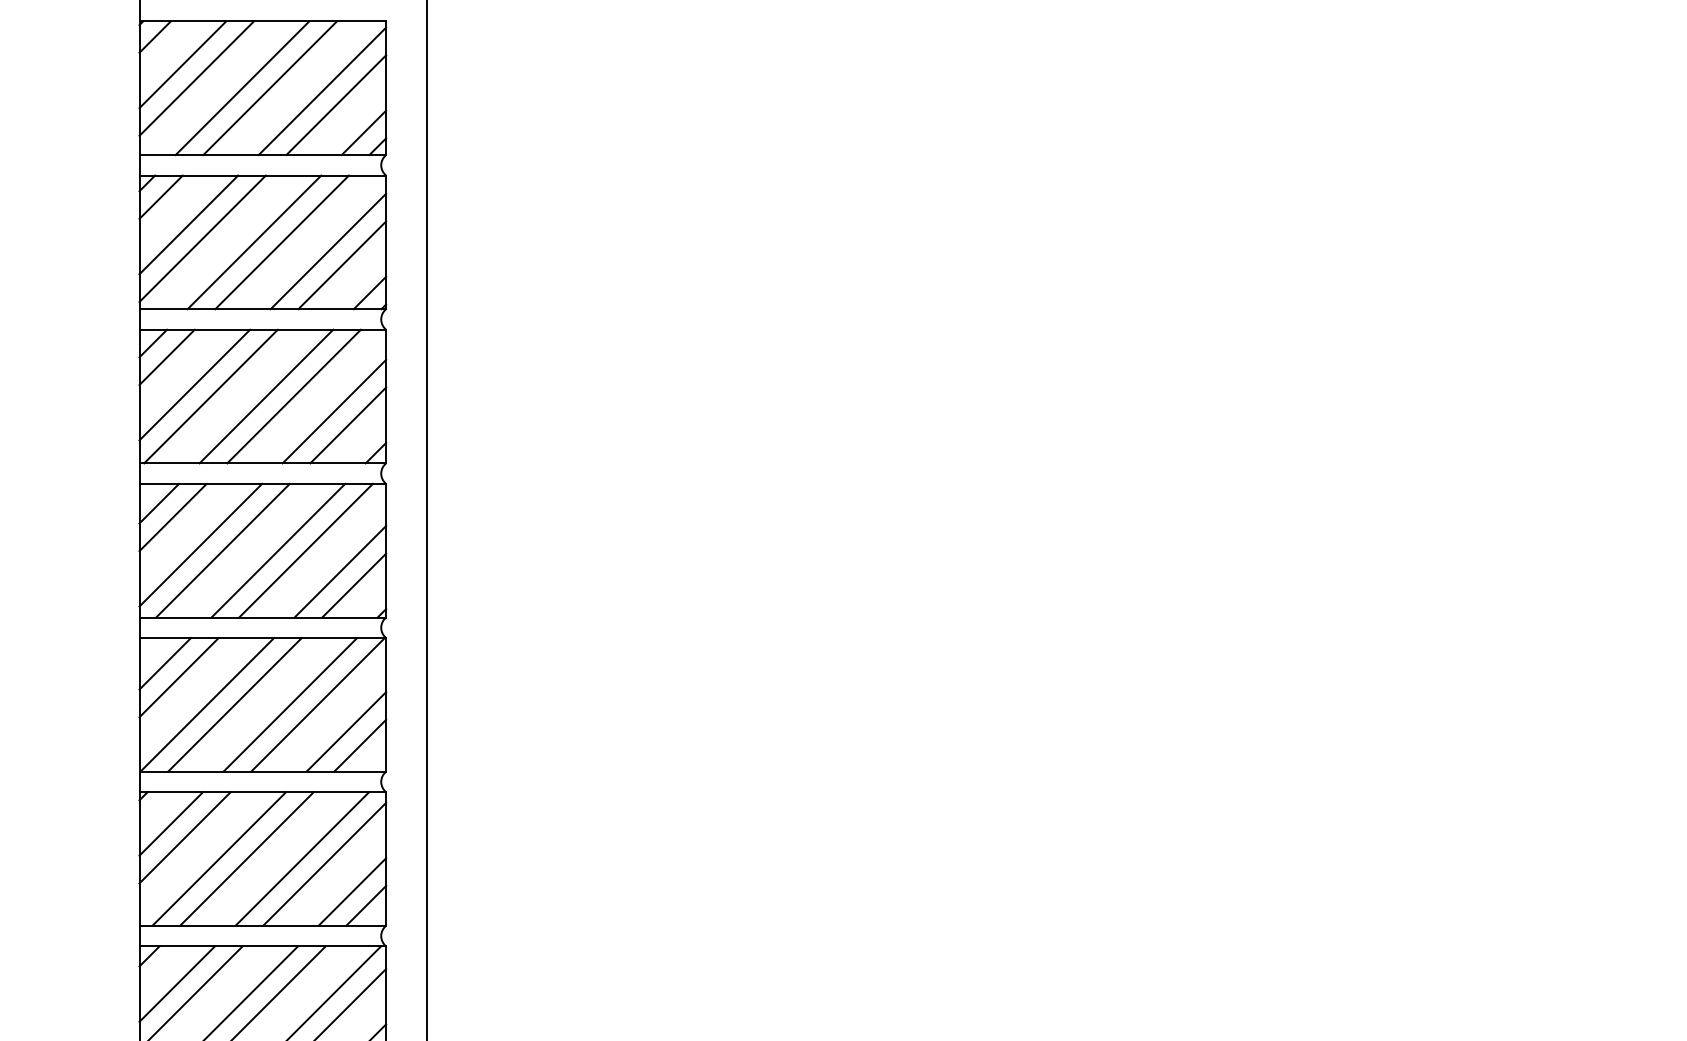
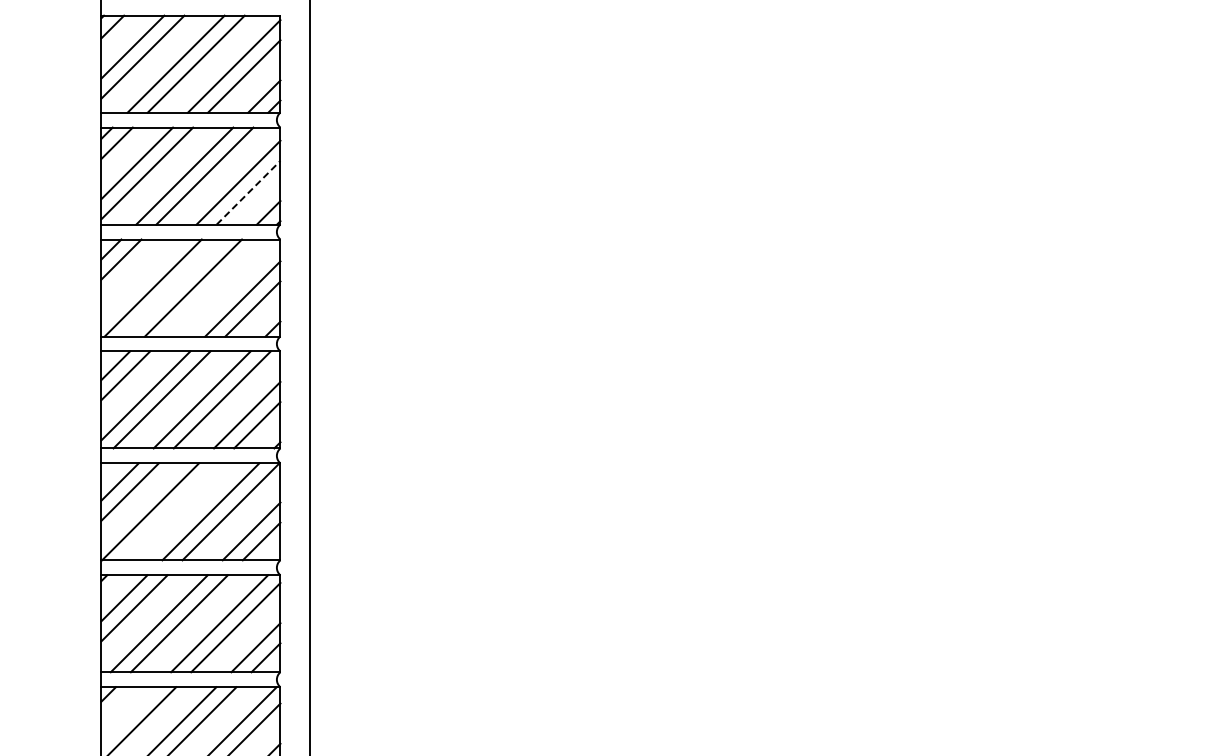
line: (342, 264) -> (248, 192), solid -> dashed
line: (194, 384) -> (141, 279), removed
line: (293, 395) -> (213, 287), removed
line: (234, 704) -> (170, 511), removed
line: (176, 983) -> (128, 714), removed

